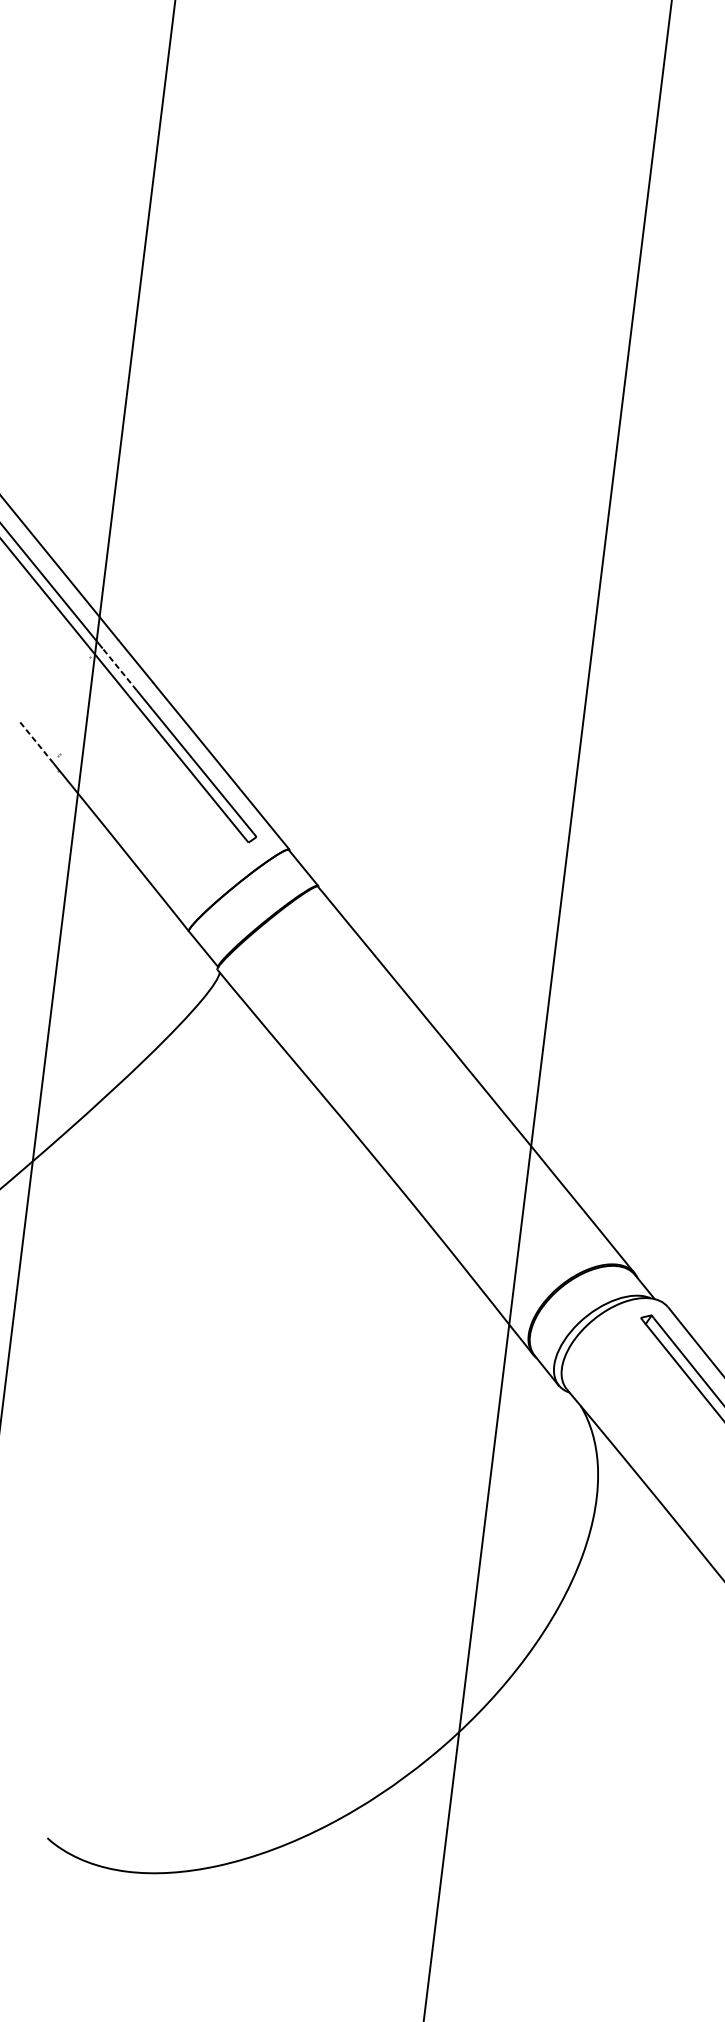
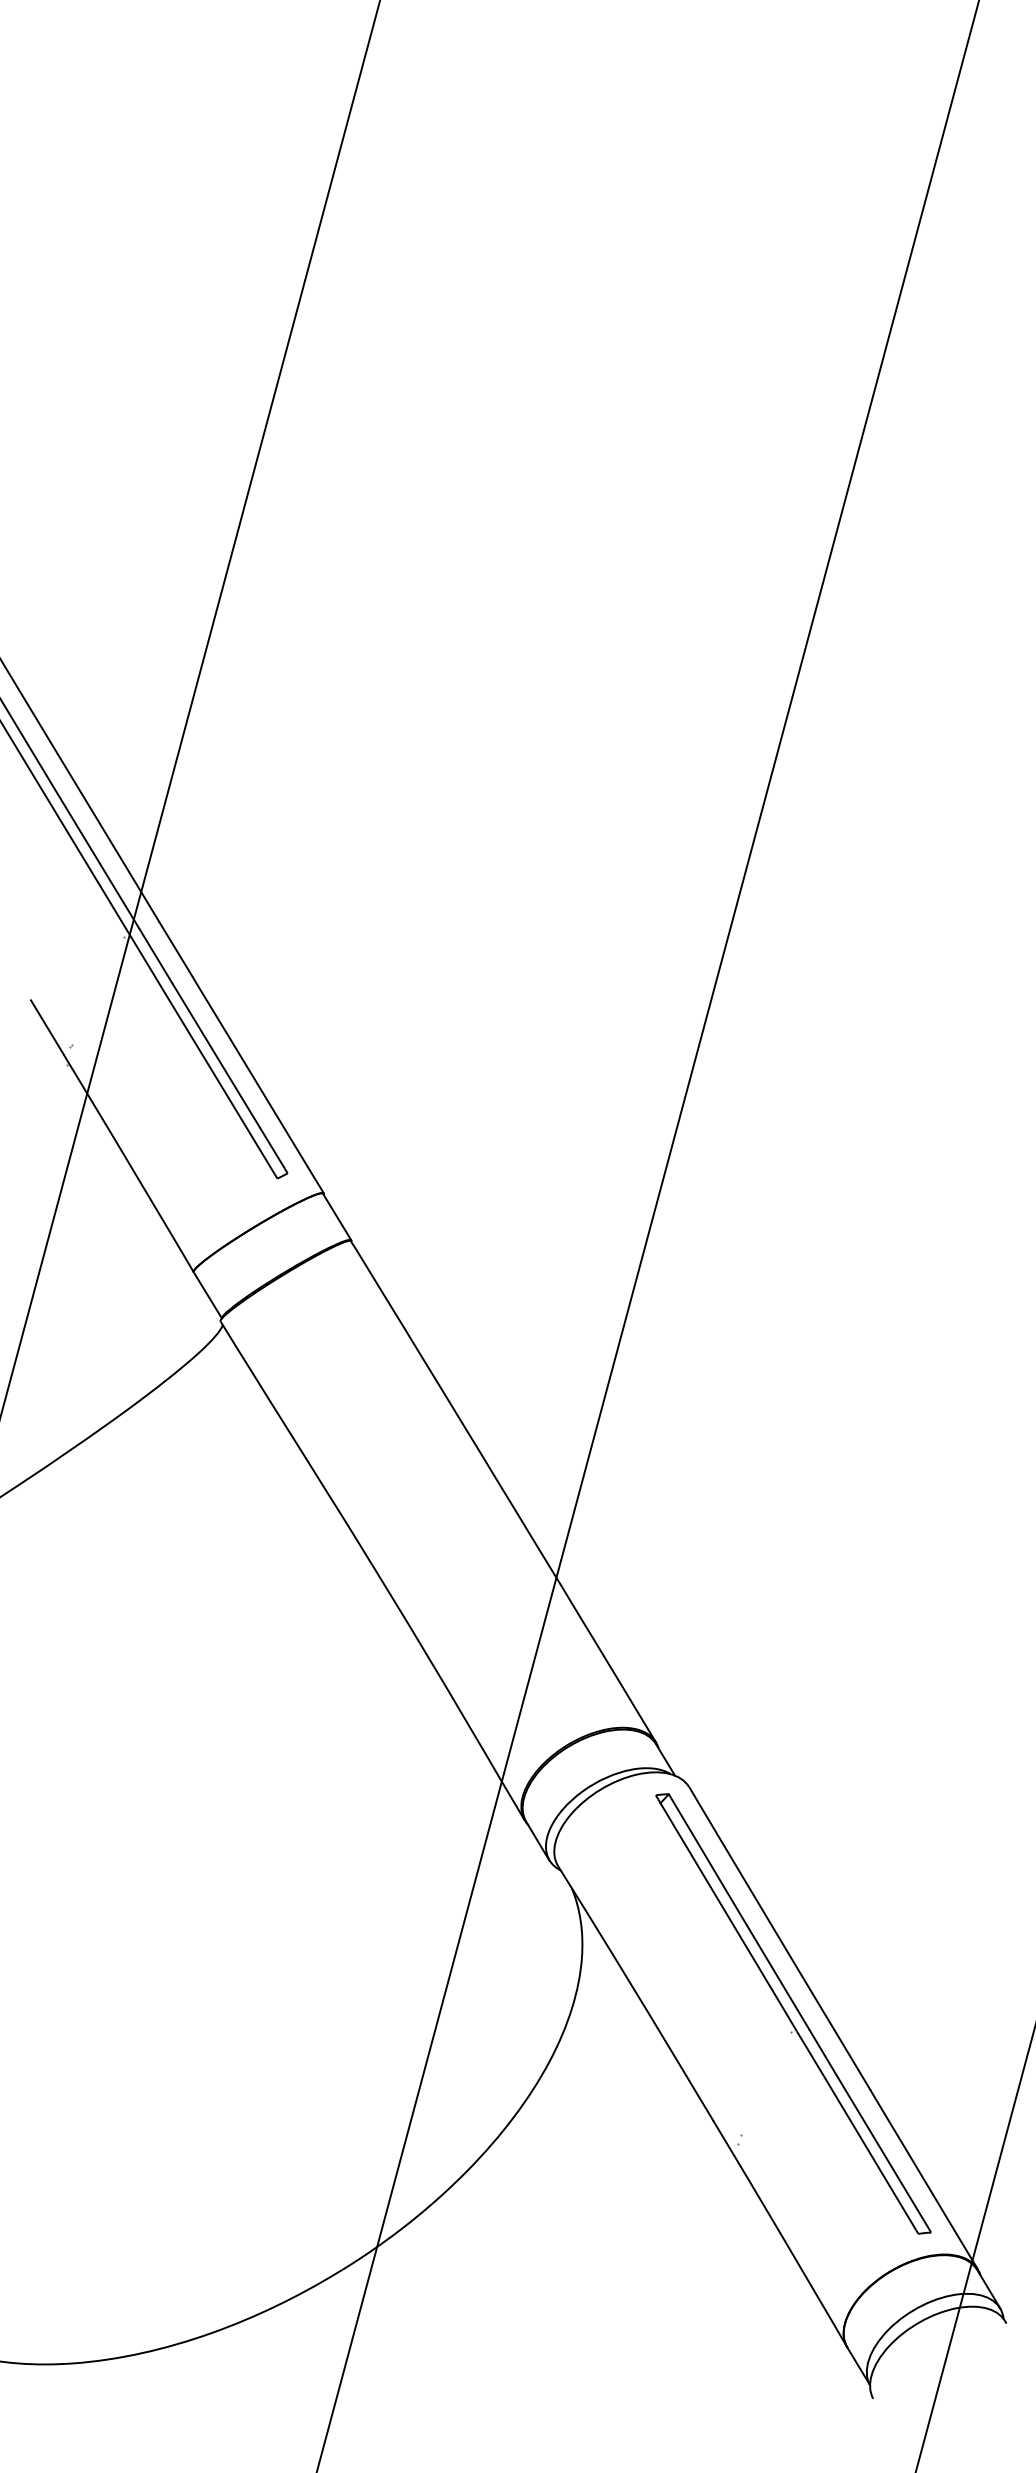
line: (119, 669) -> (155, 956), dashed -> solid
line: (36, 742) -> (47, 1027), dashed -> solid

